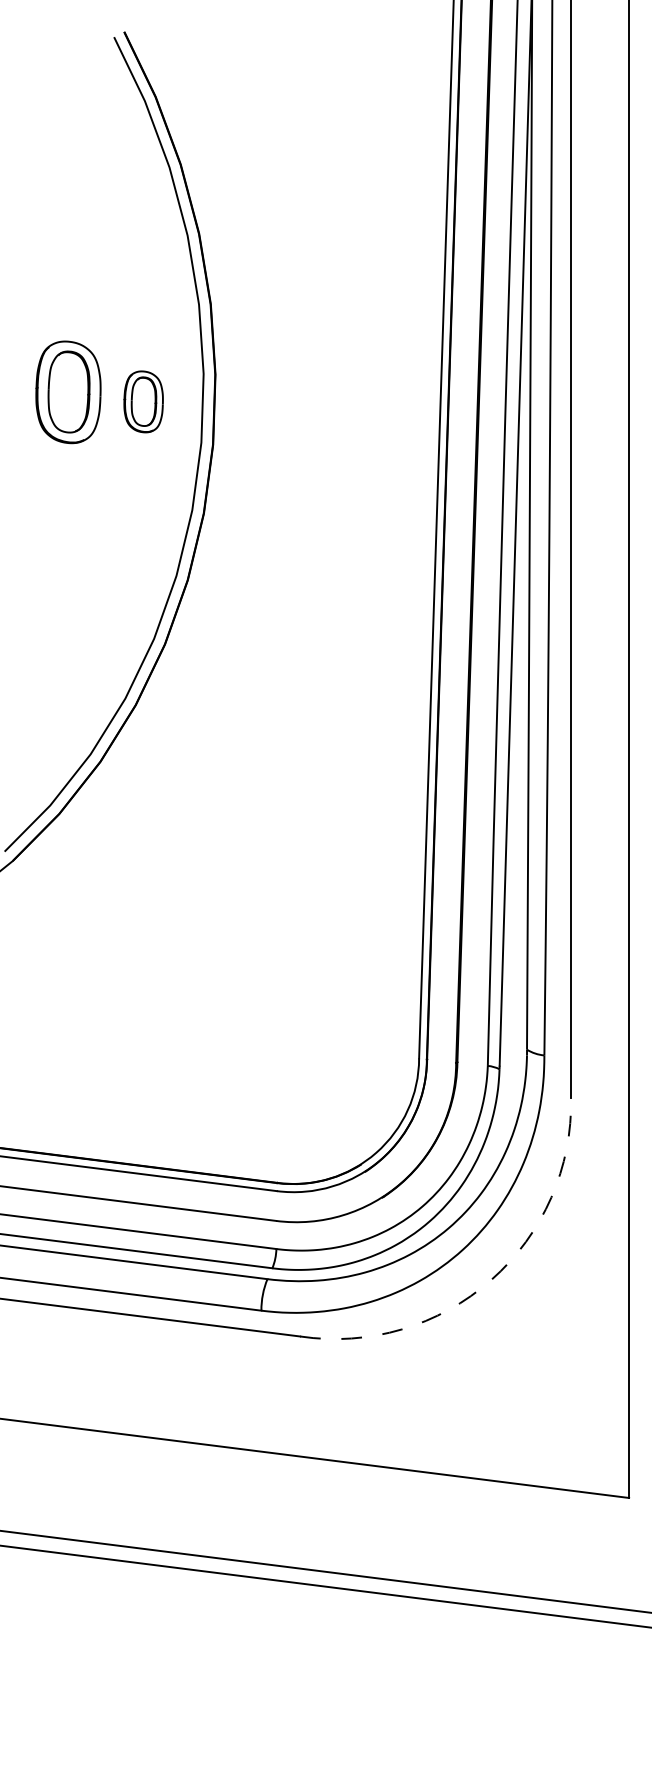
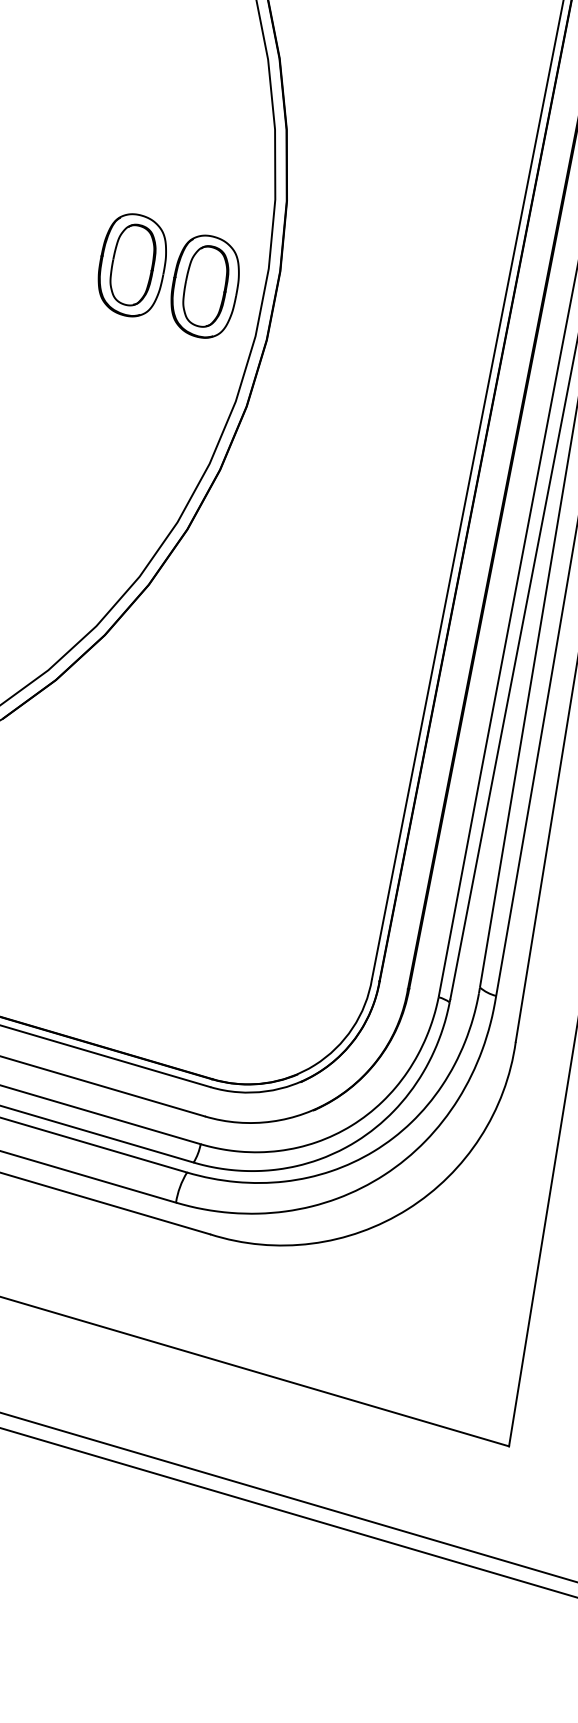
part: (143, 401) -> (205, 286), size x1.67
arc: (491, 1280) -> (407, 1209), dashed -> solid

